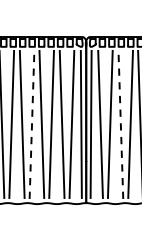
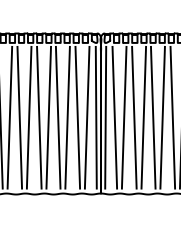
line: (31, 124) -> (48, 117), dashed -> solid
line: (121, 124) -> (134, 117), dashed -> solid

